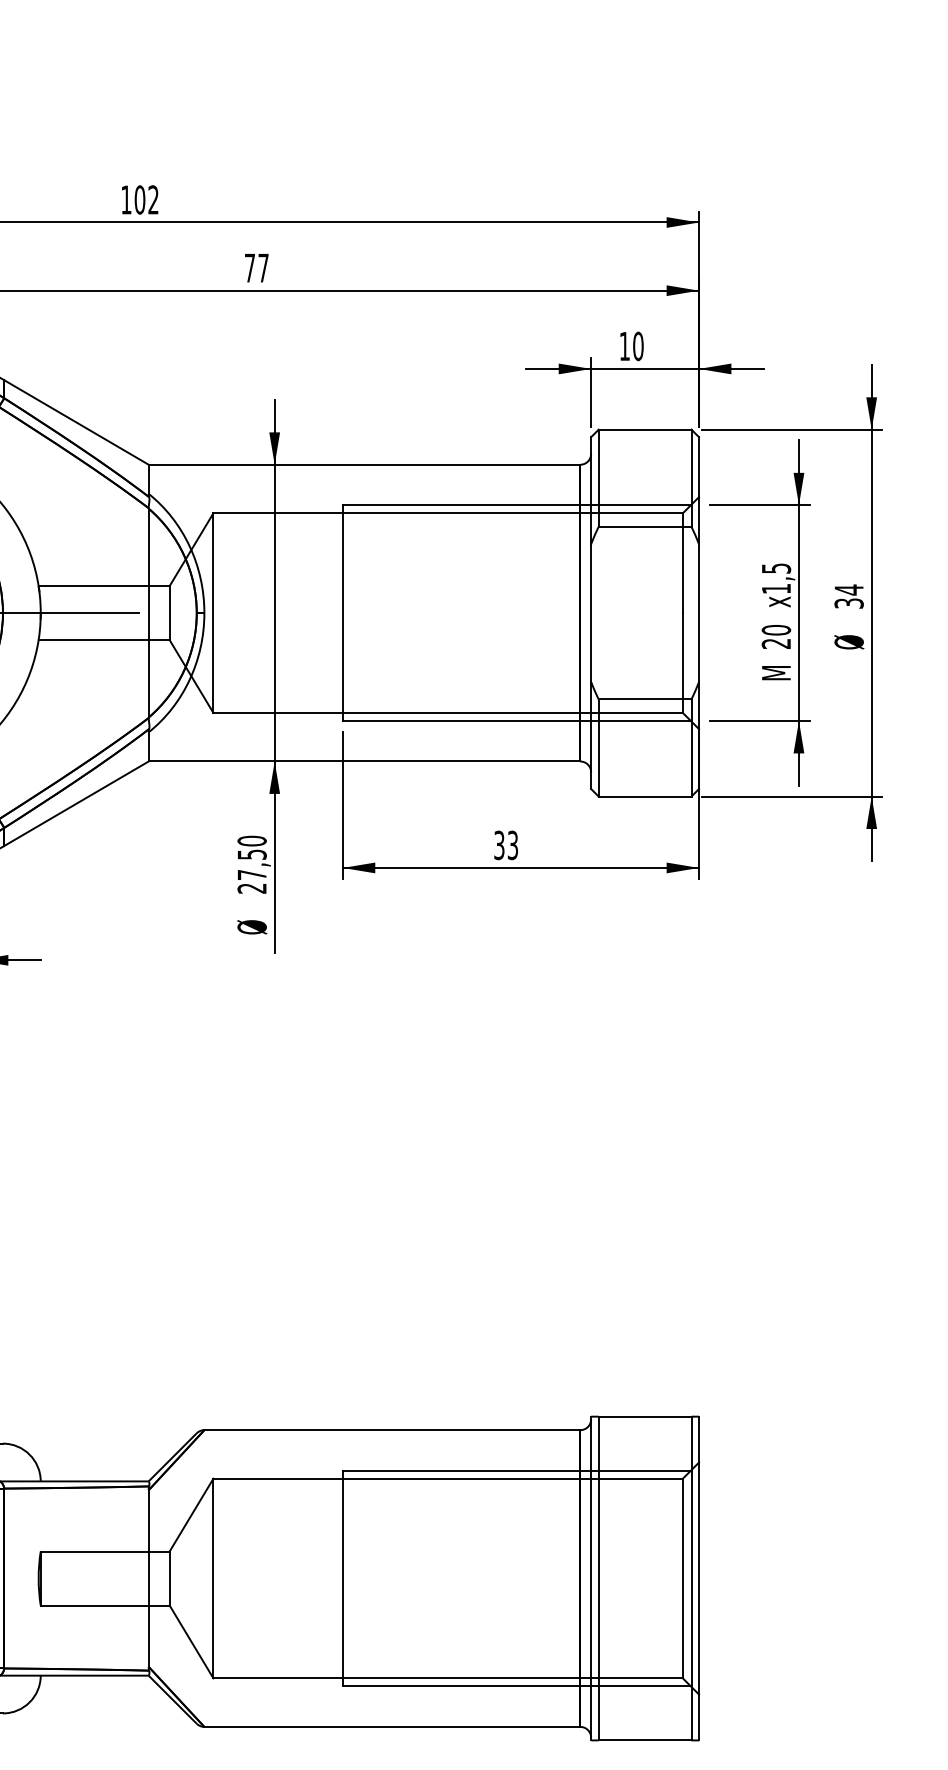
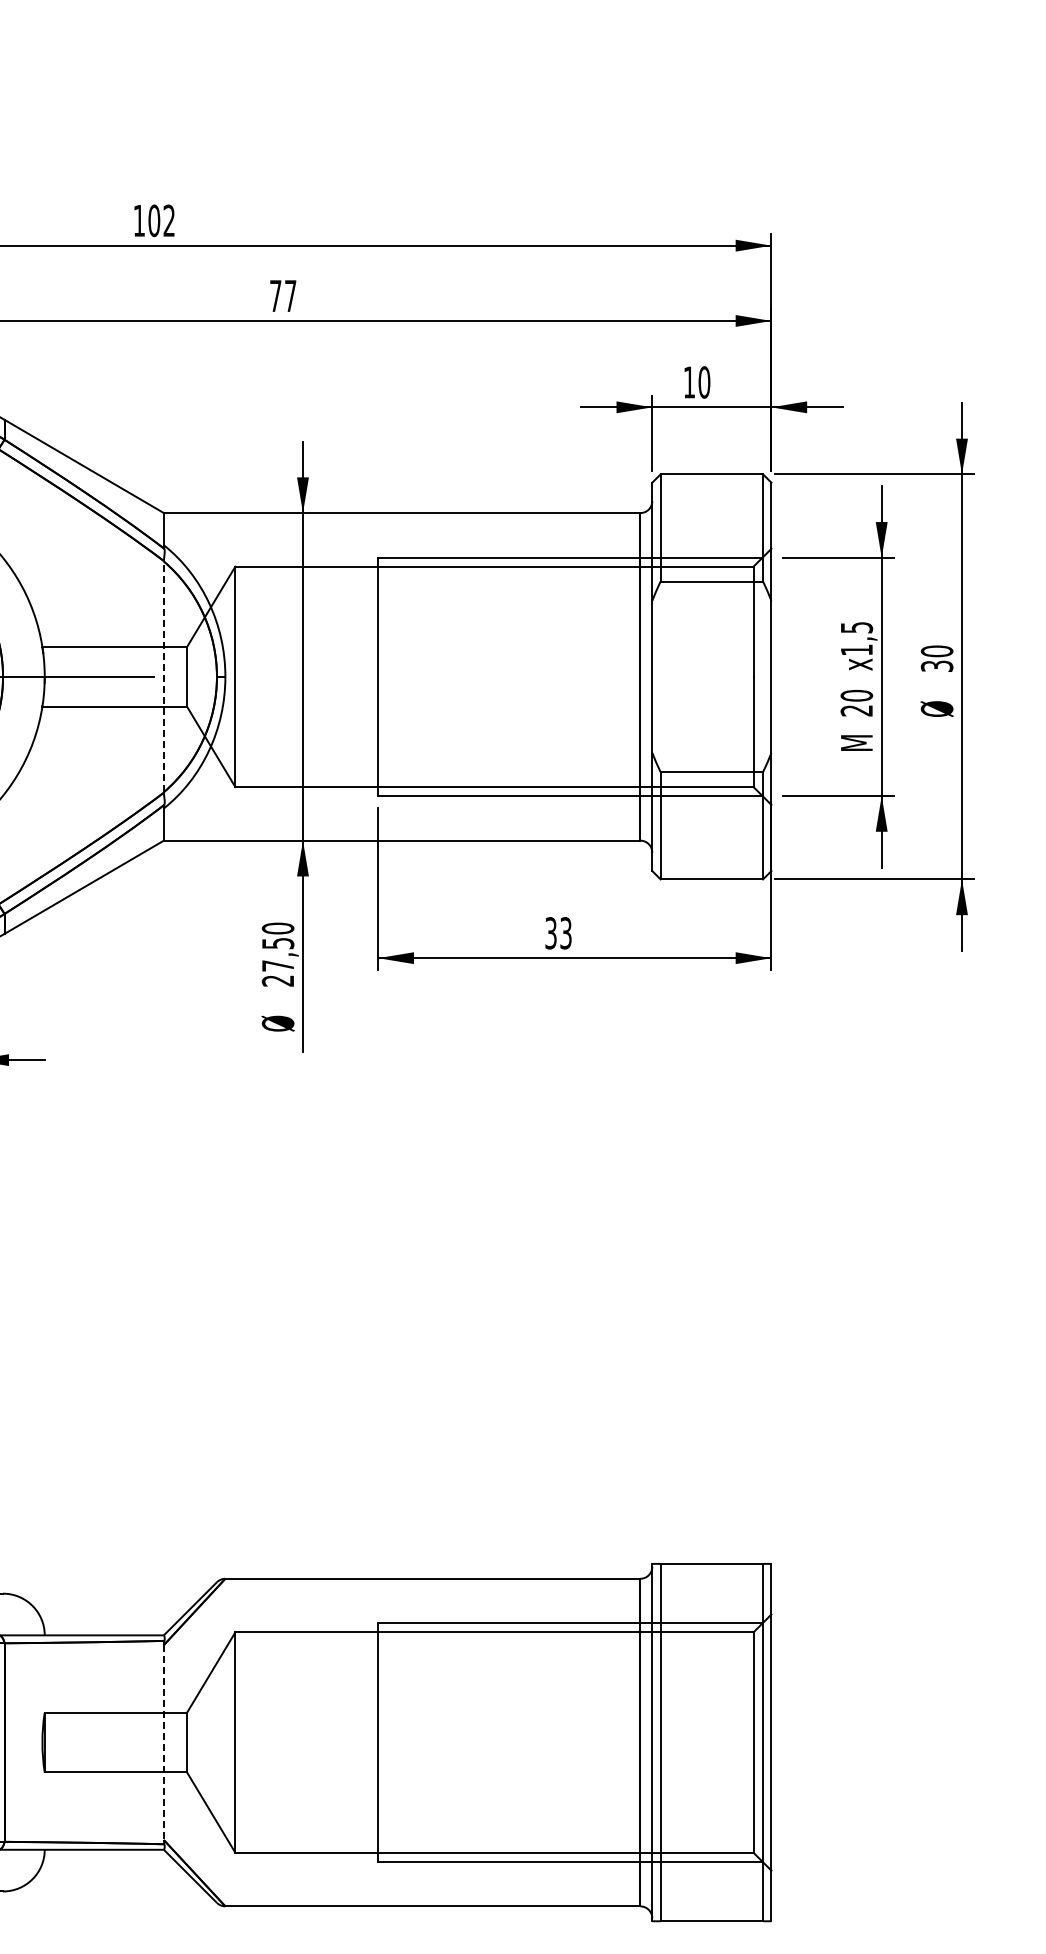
text: (848, 590) -> (936, 651), 34 -> 30
line: (148, 612) -> (163, 676), solid -> dashed
line: (148, 1579) -> (163, 1743), solid -> dashed

